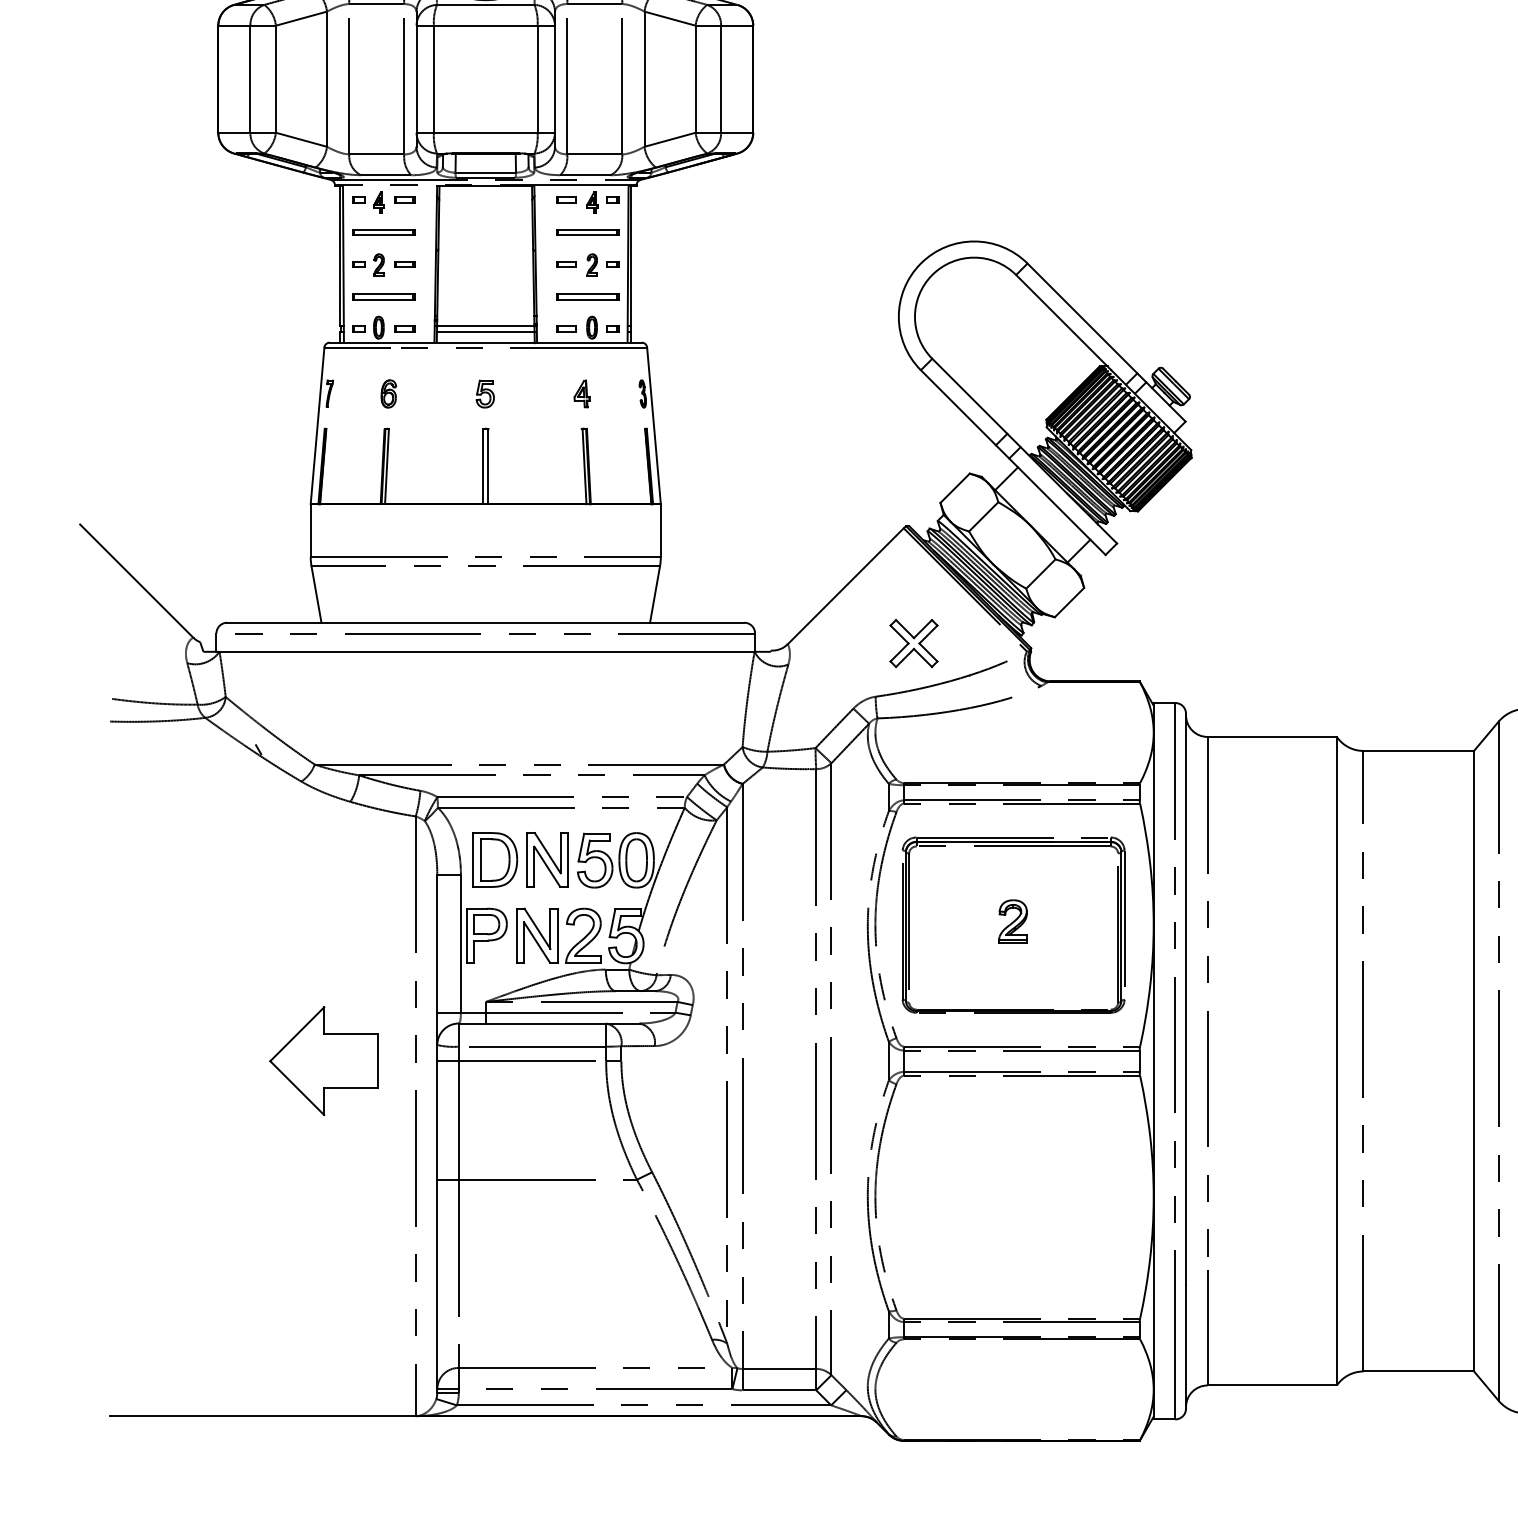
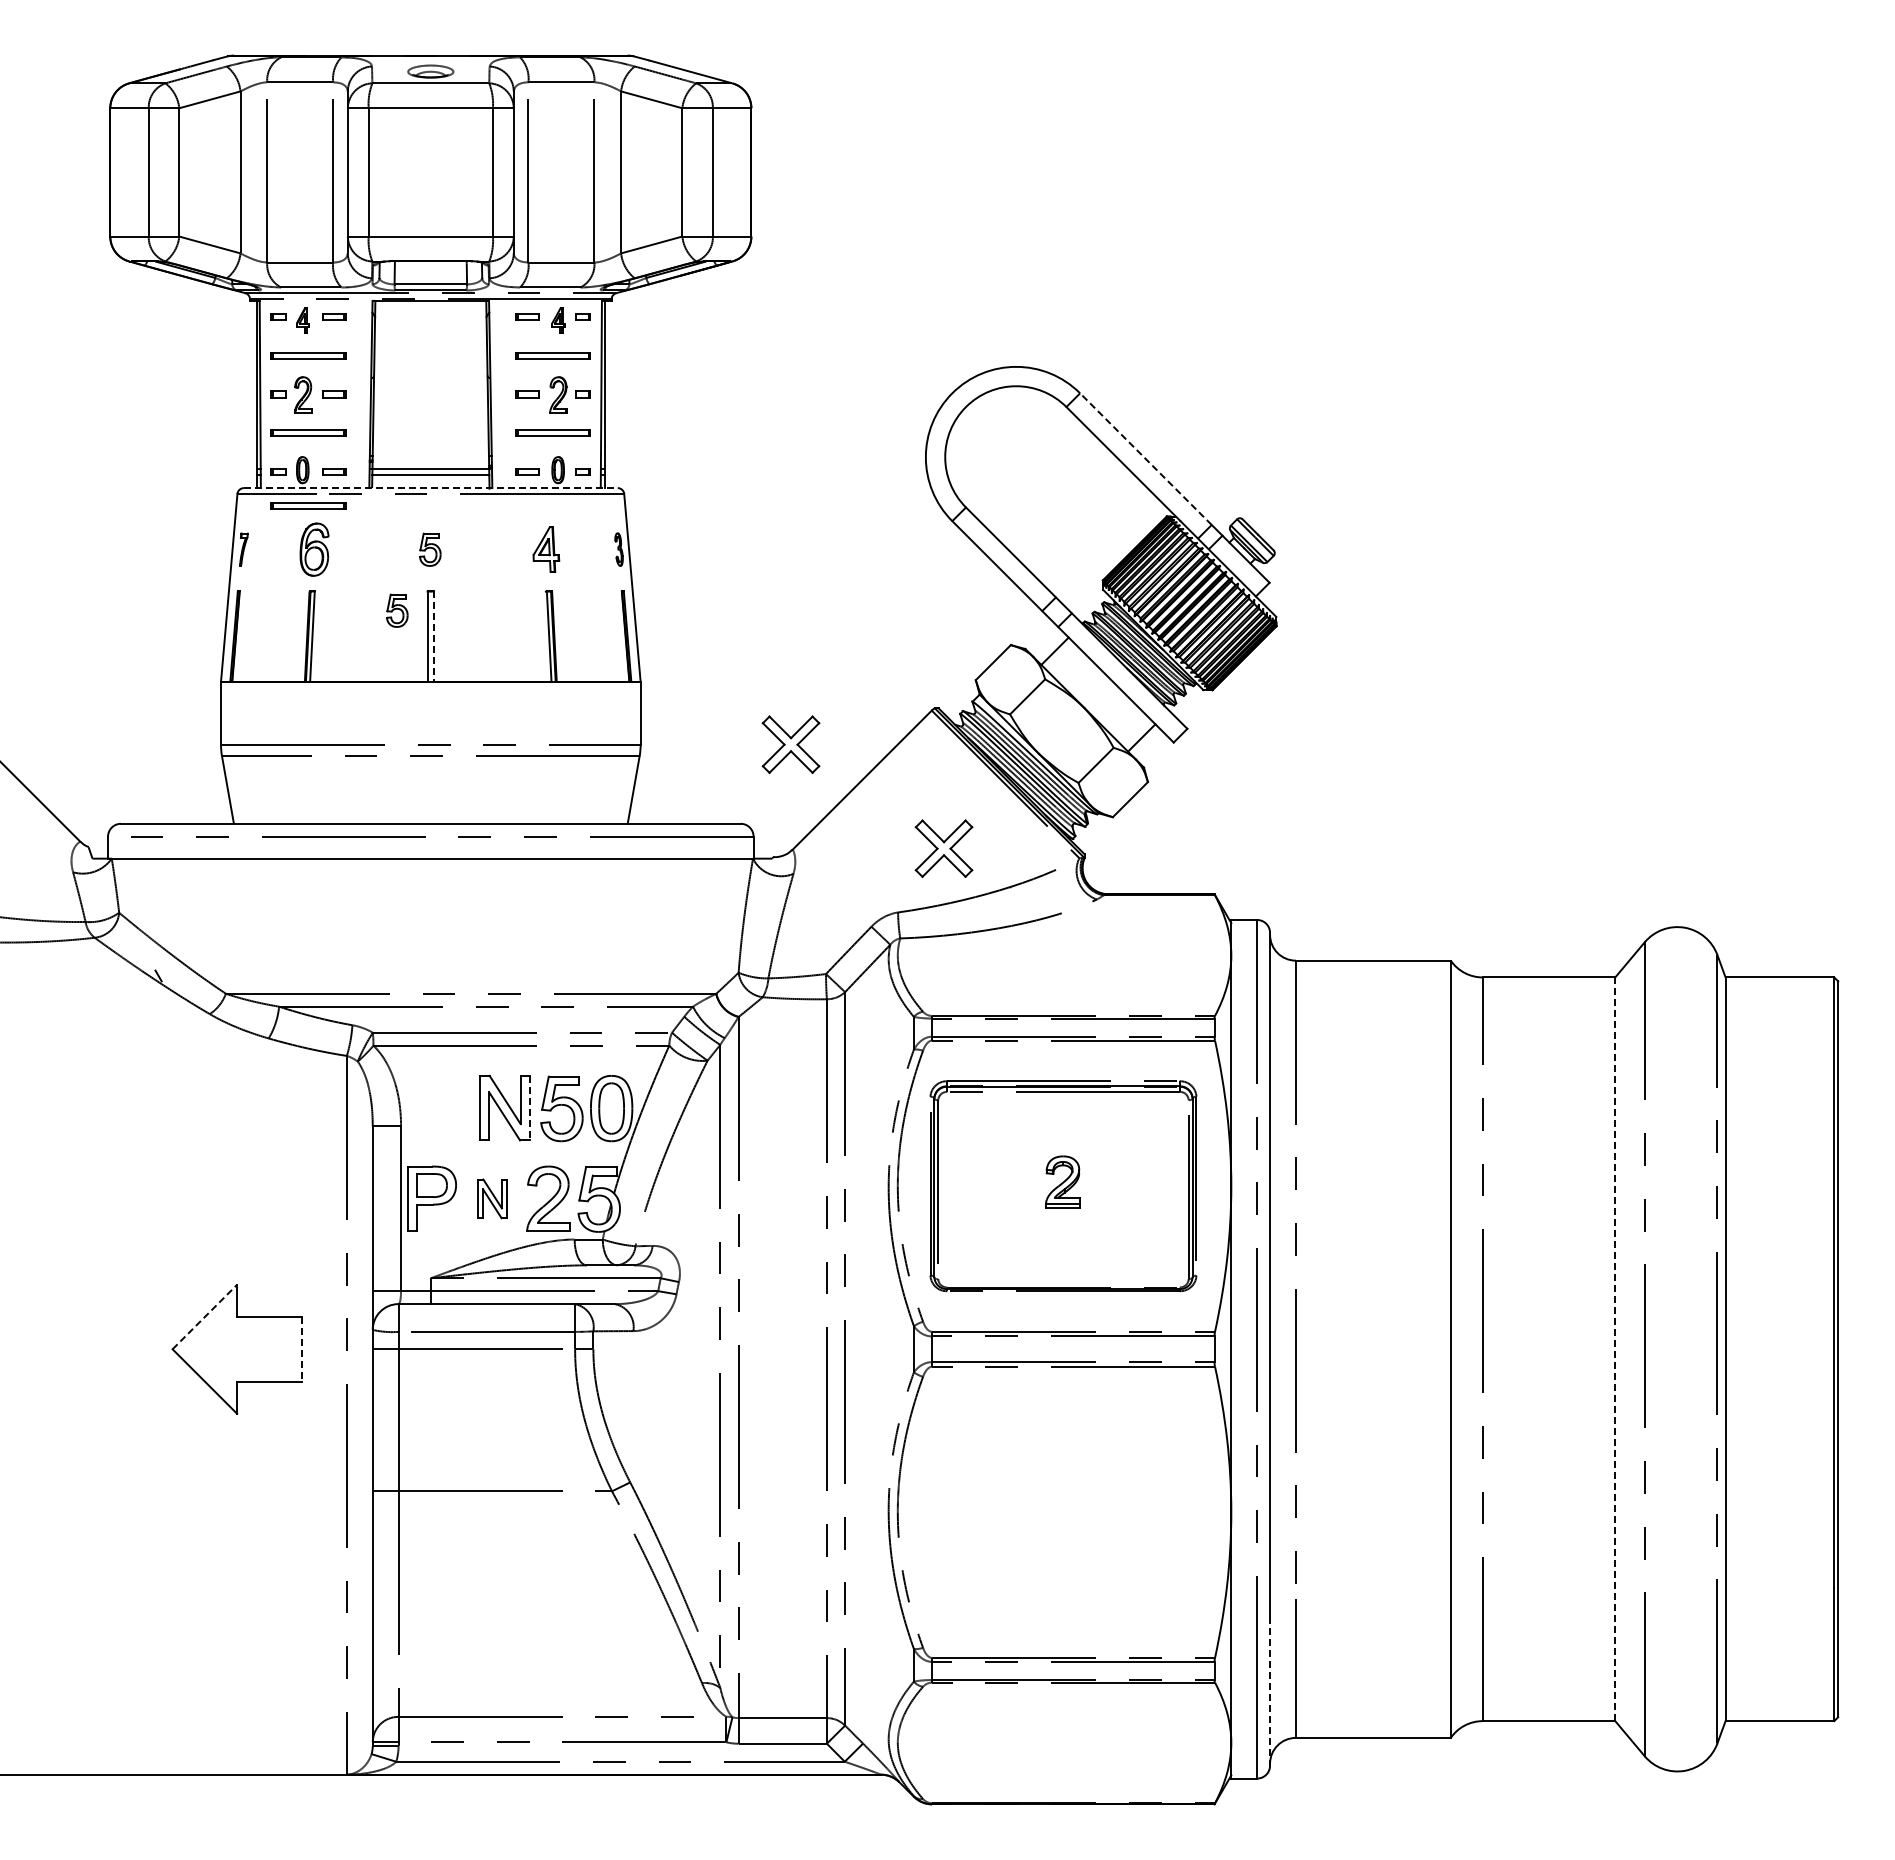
part: (378, 264) -> (302, 394), size x1.4
part: (592, 264) -> (558, 394), size x1.4
line: (1082, 317) -> (1145, 458), solid -> dashed
line: (485, 342) -> (430, 488), solid -> dashed
part: (383, 357) -> (308, 505), added
part: (388, 393) -> (314, 549), size x1.6
part: (582, 393) -> (546, 549), size x1.4
part: (457, 444) -> (397, 610), added
line: (488, 467) -> (434, 637), solid -> dashed
part: (785, 556) -> (790, 744), added
part: (495, 860) -> (442, 1108), removed
line: (568, 860) -> (529, 1108), solid -> dashed
part: (537, 935) -> (492, 1198), size x0.6
line: (296, 1034) -> (204, 1317), solid -> dashed
line: (377, 1061) -> (301, 1349), solid -> dashed
line: (1474, 1061) -> (1615, 1349), solid -> dashed
line: (1186, 1346) -> (1270, 1691), solid -> dashed

